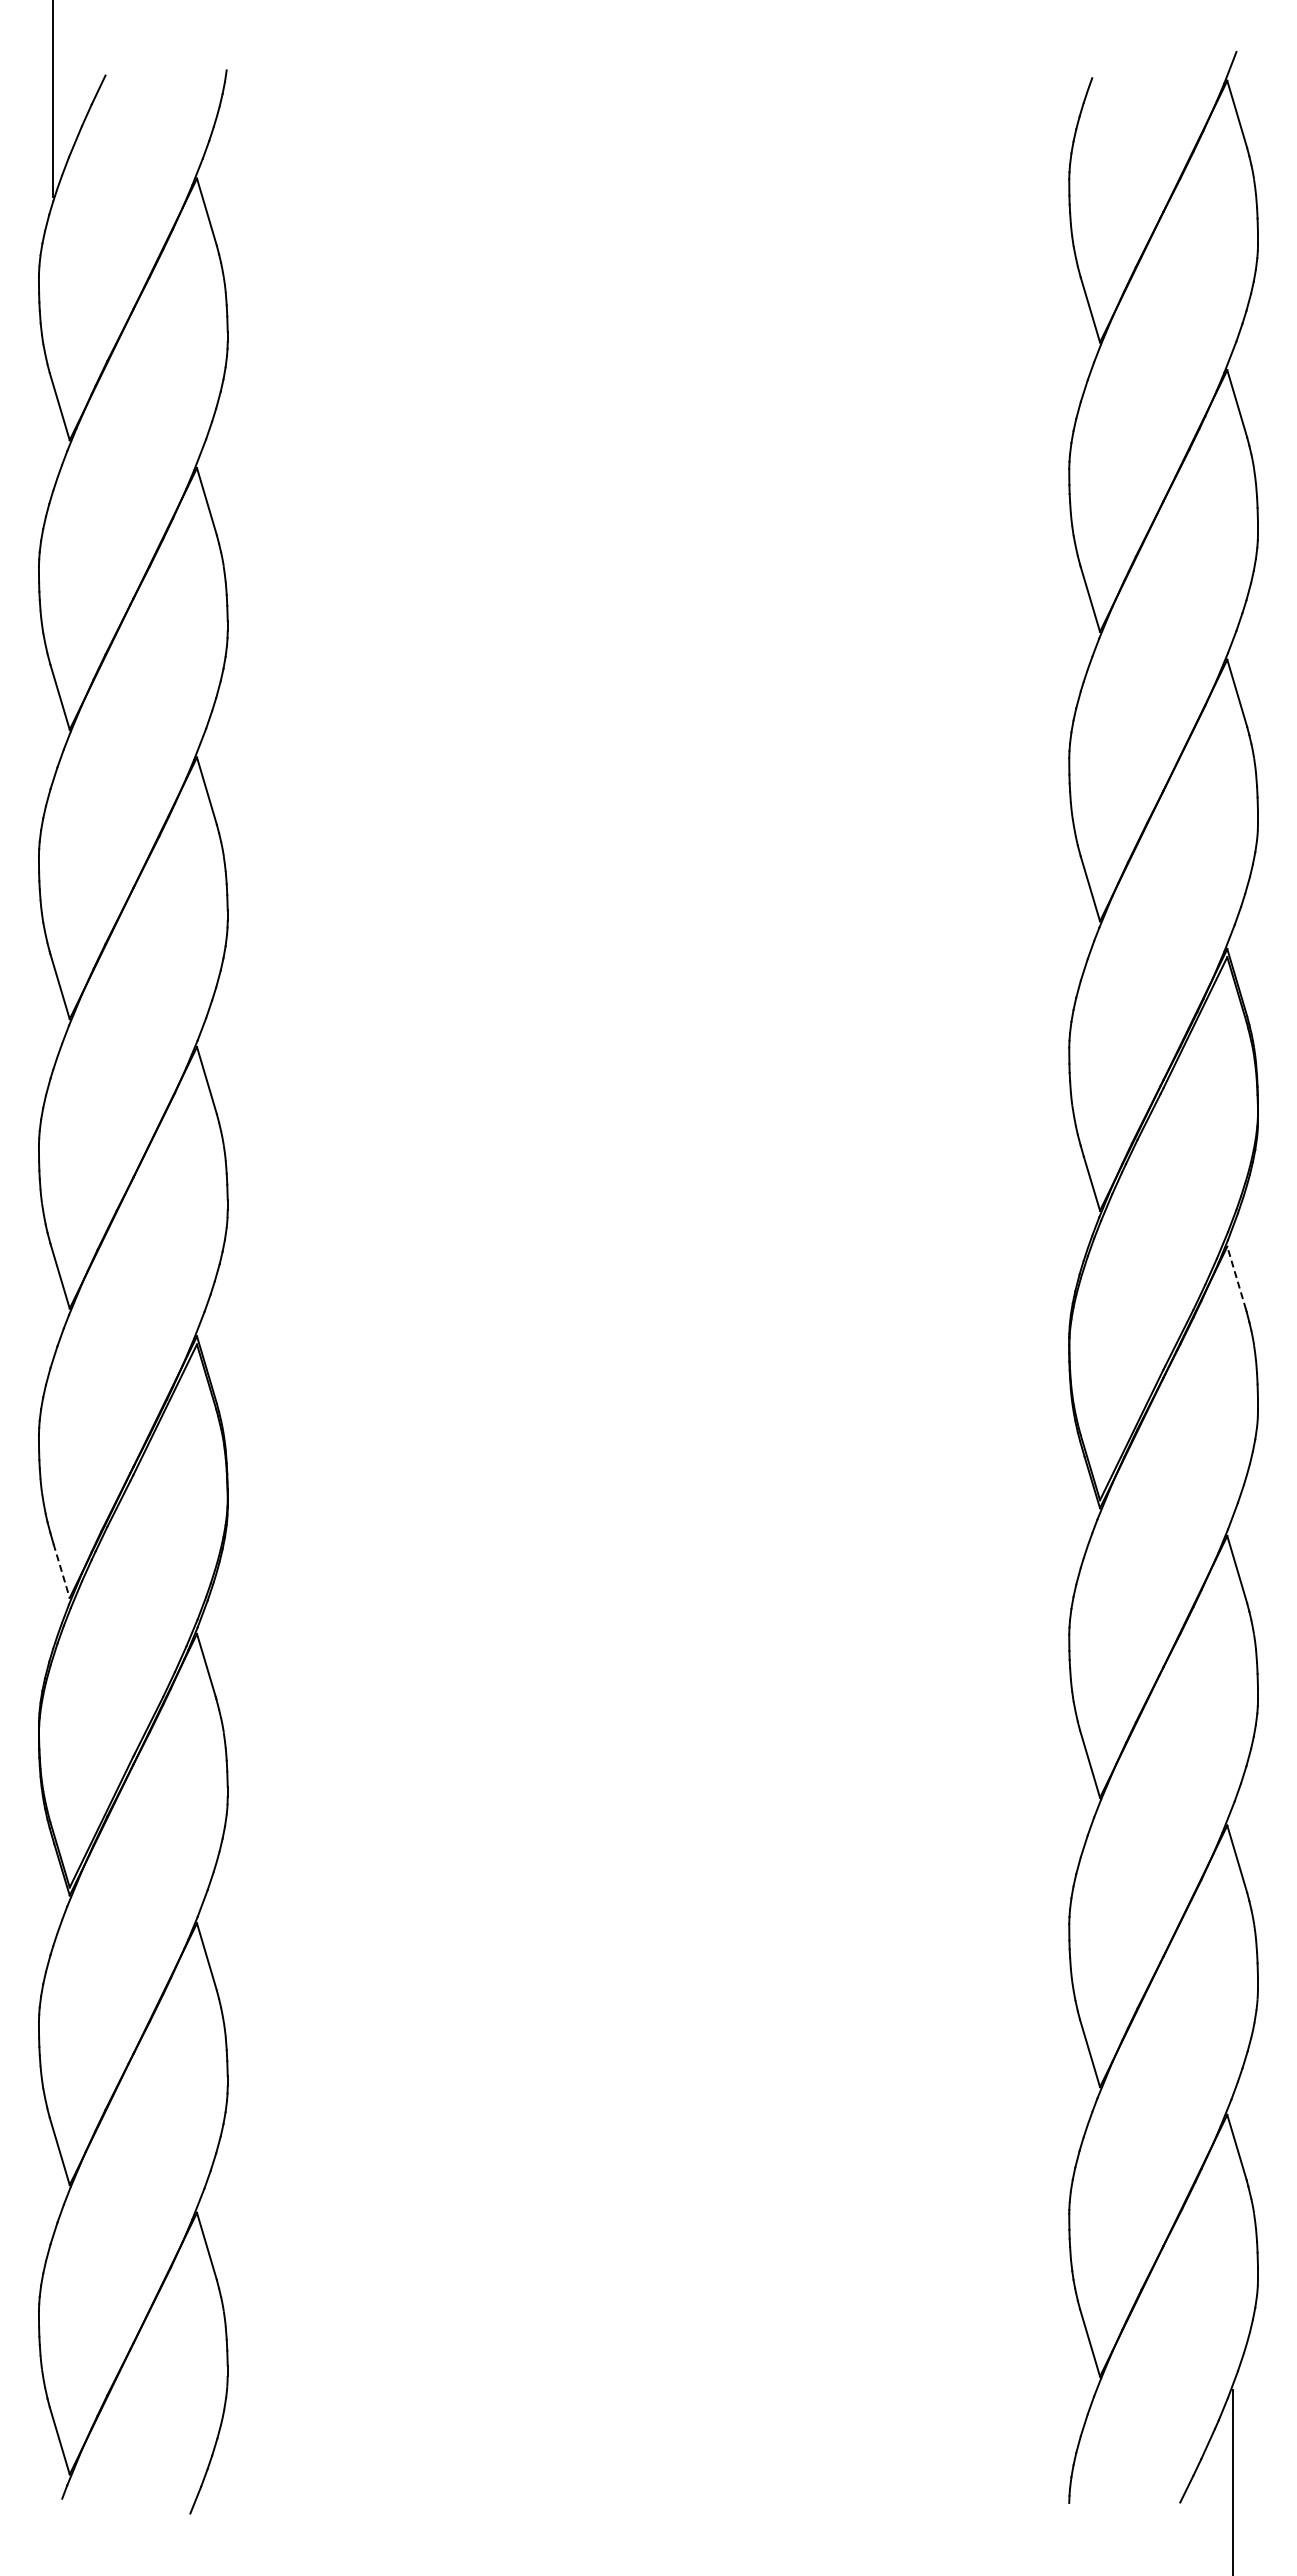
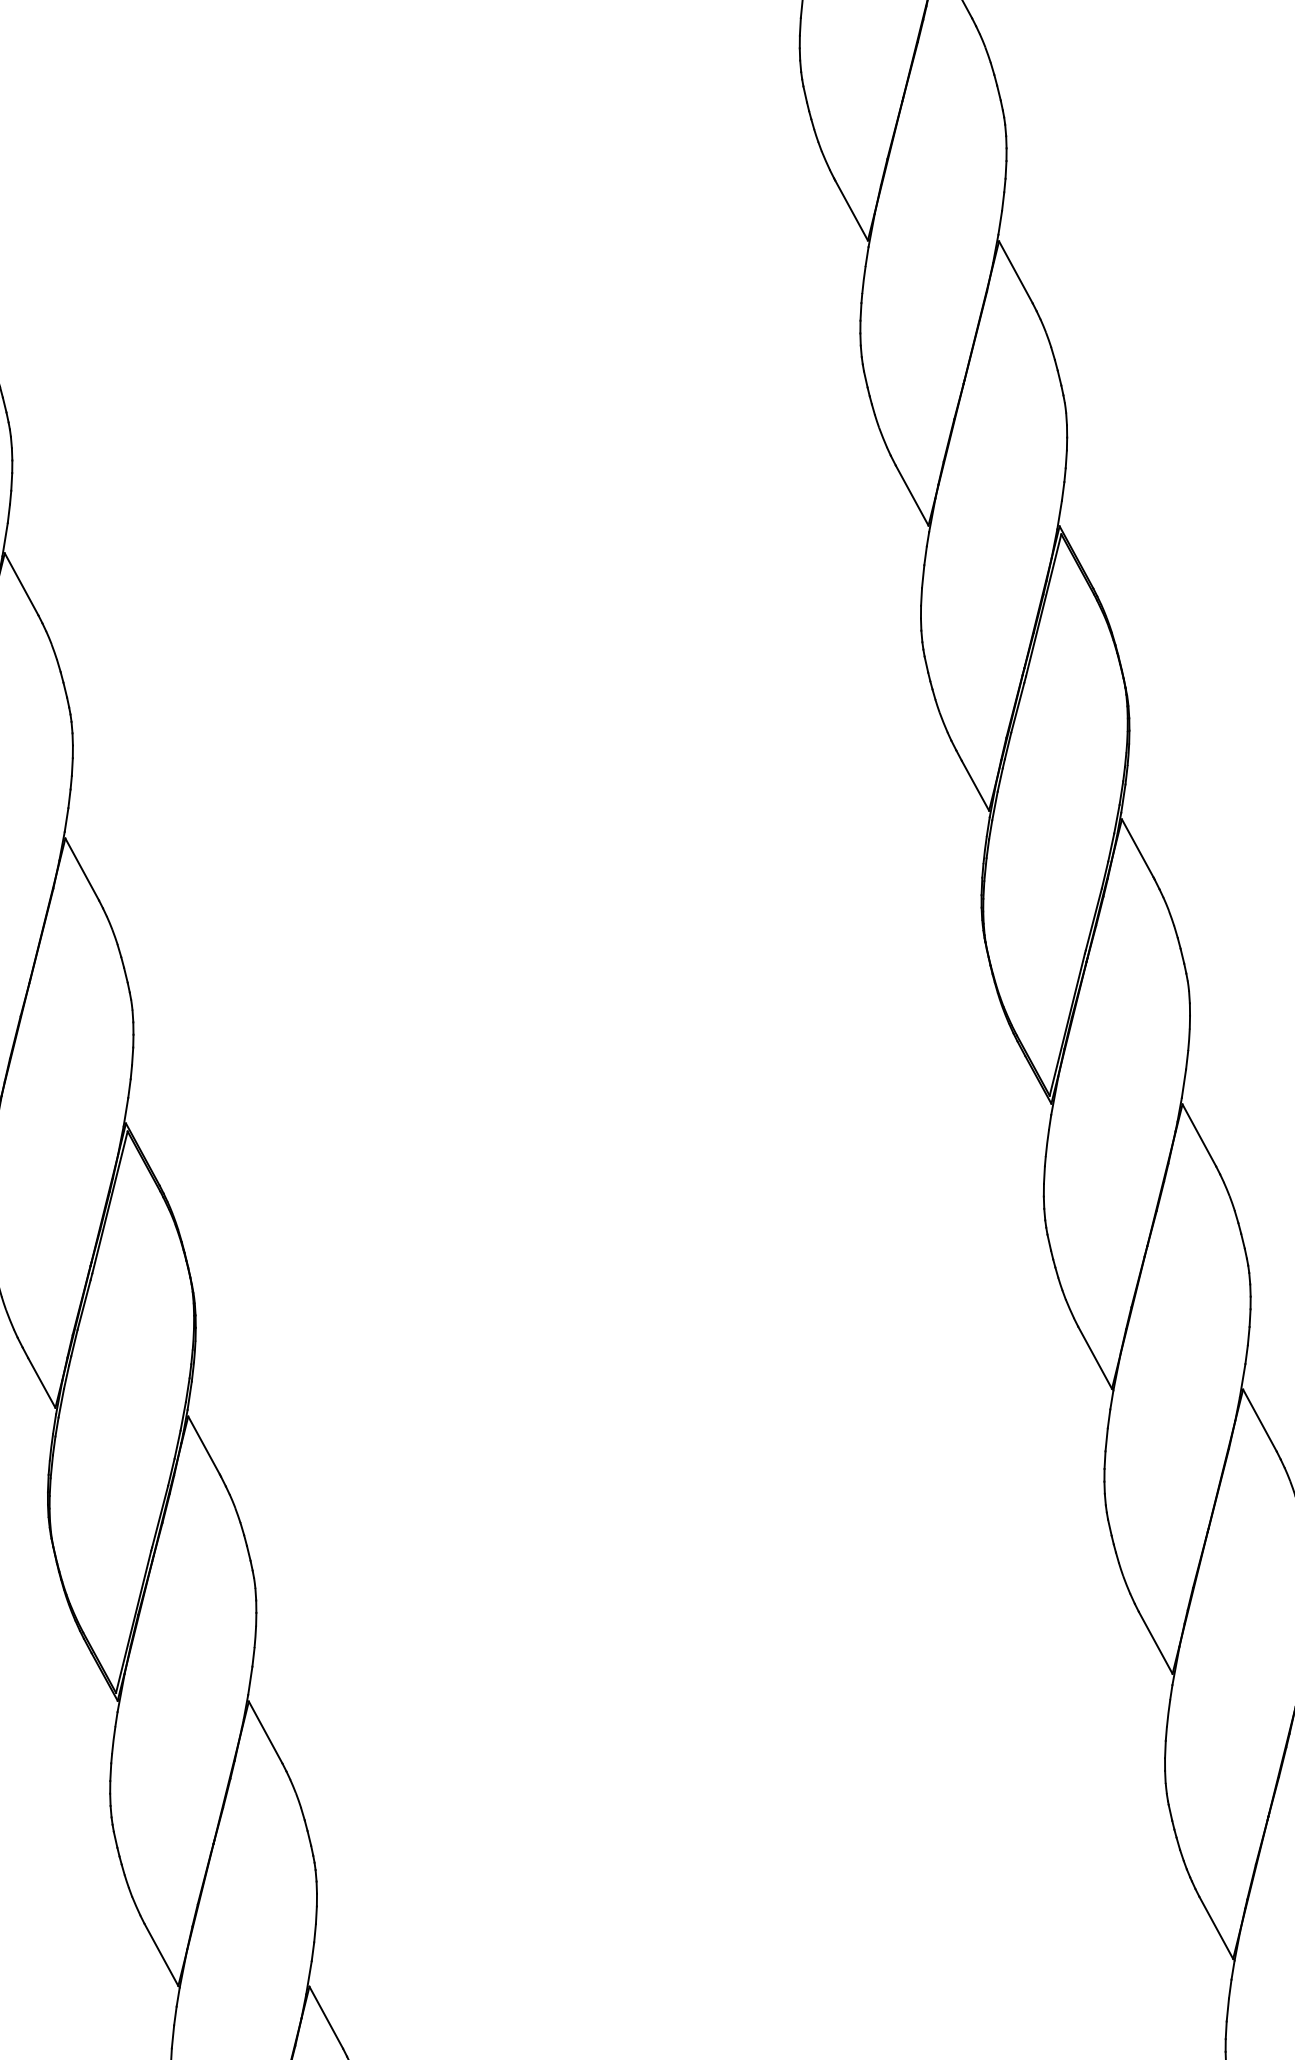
line: (1236, 1278) -> (1137, 848), dashed -> solid
line: (61, 1571) -> (41, 1383), dashed -> solid

